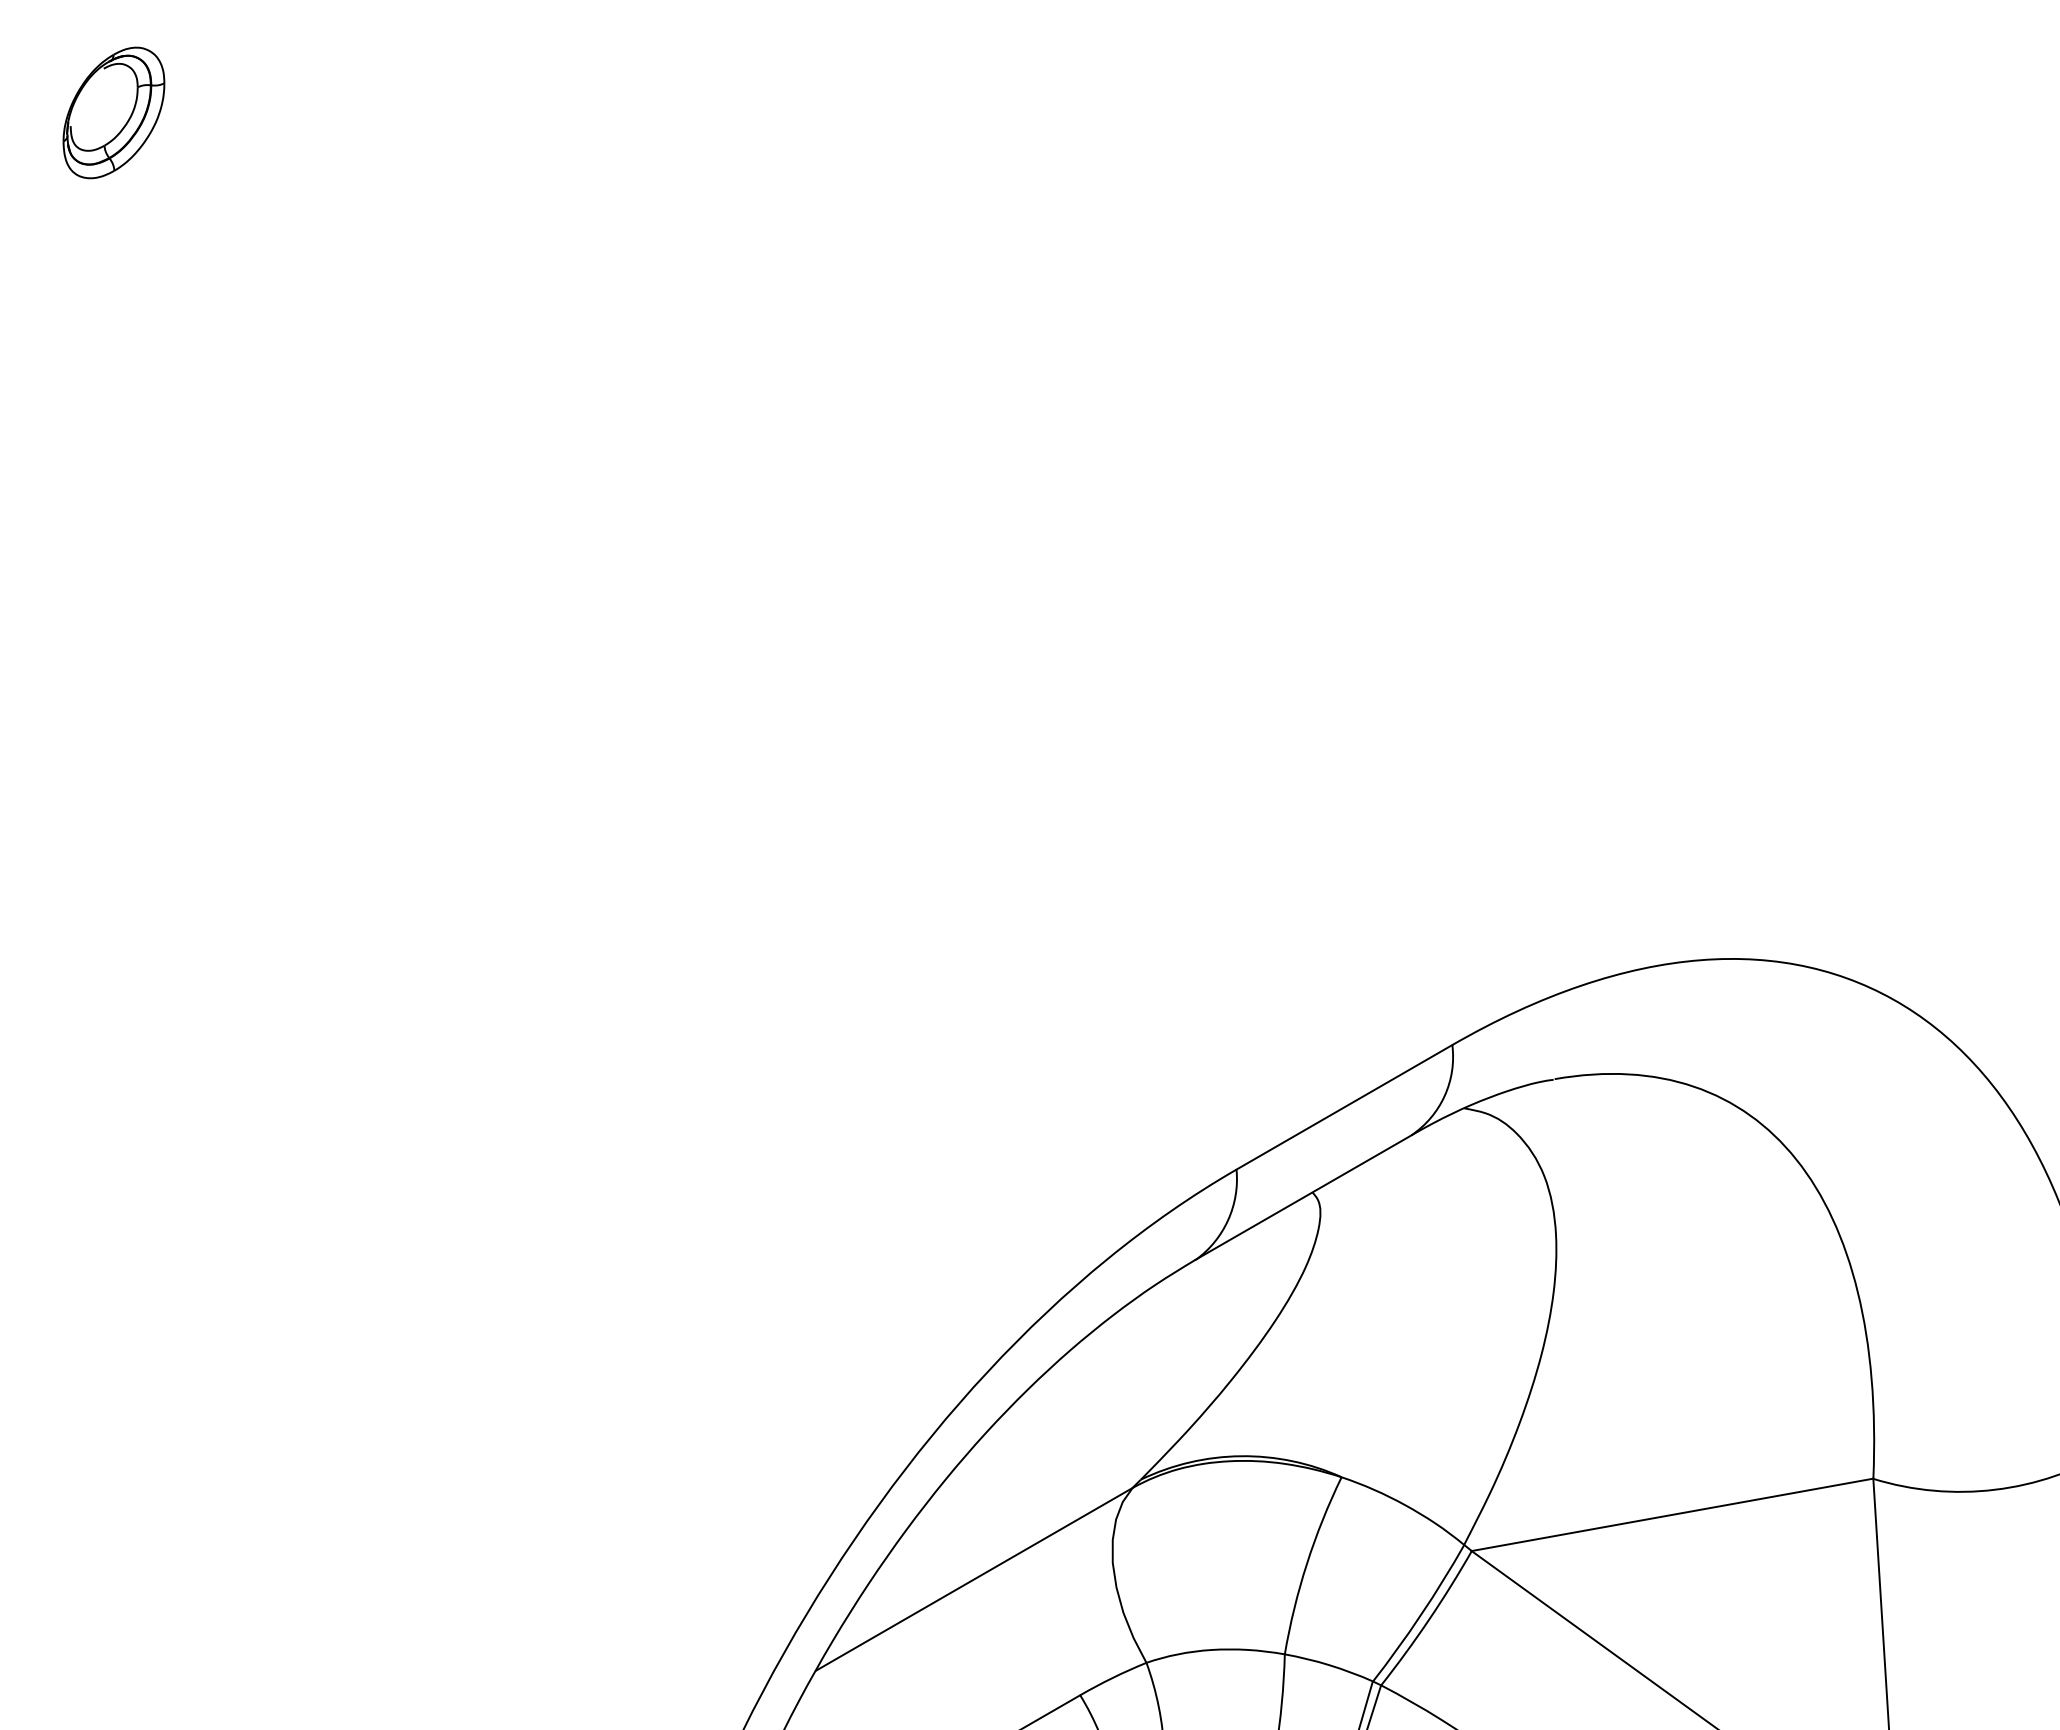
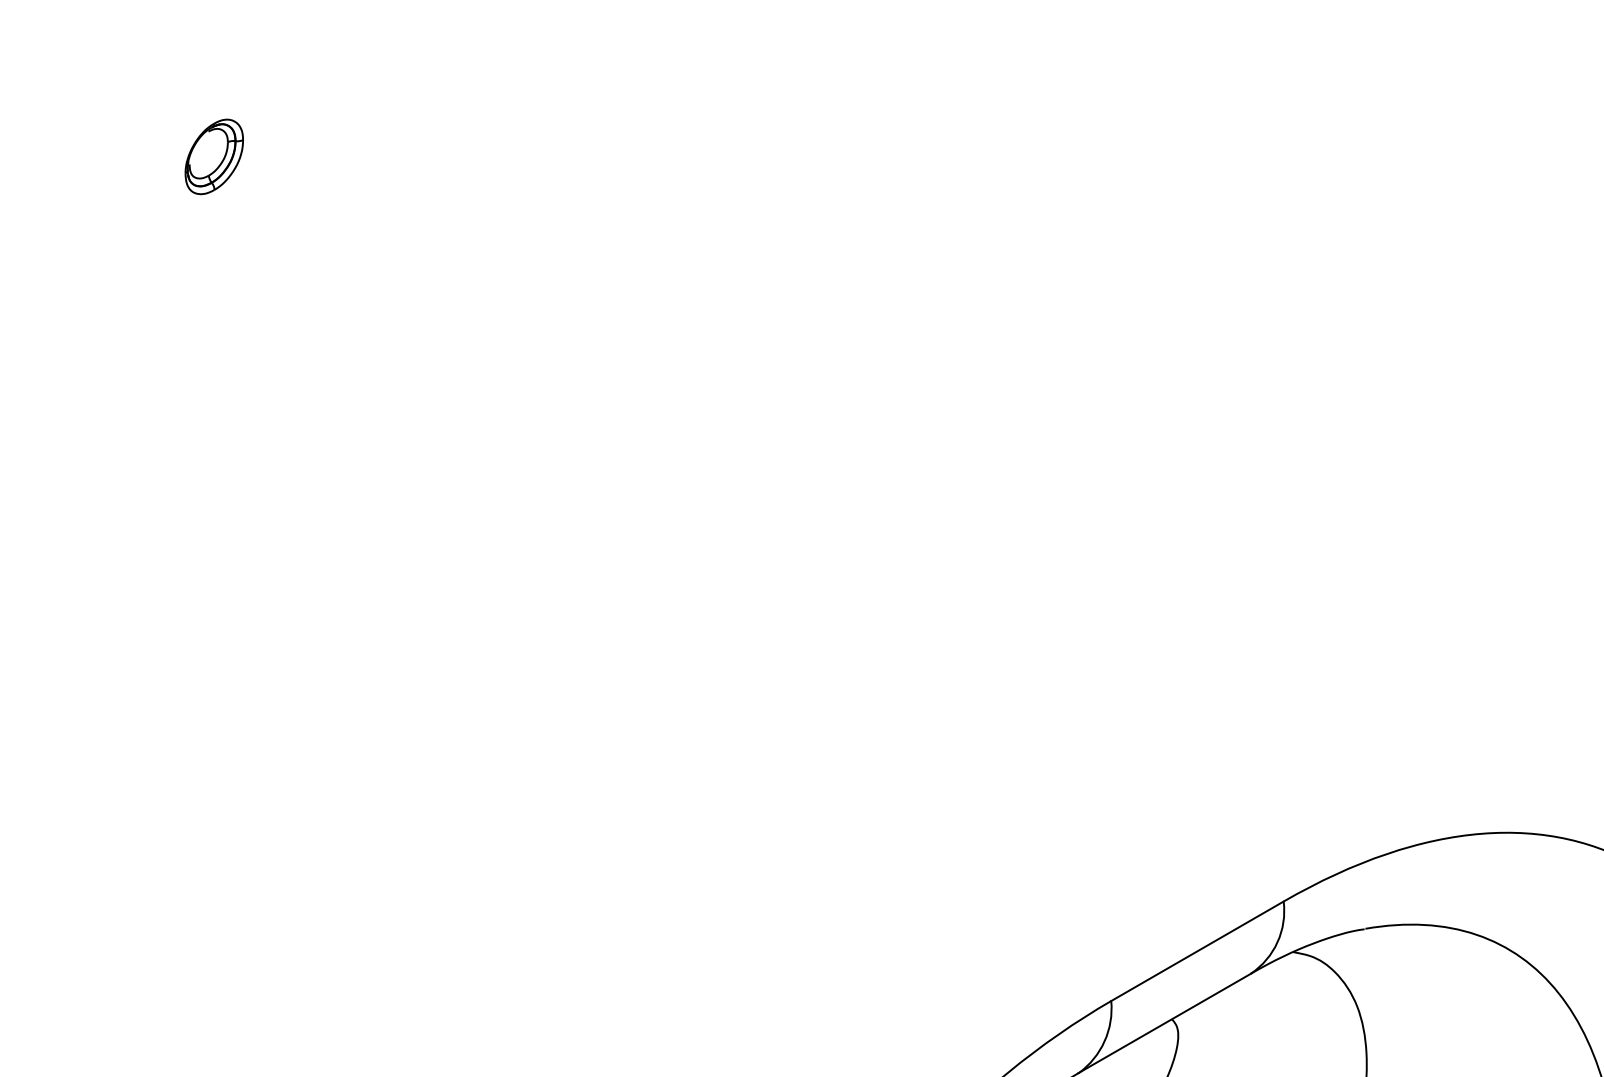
part: (113, 112) -> (214, 156), size x0.71

